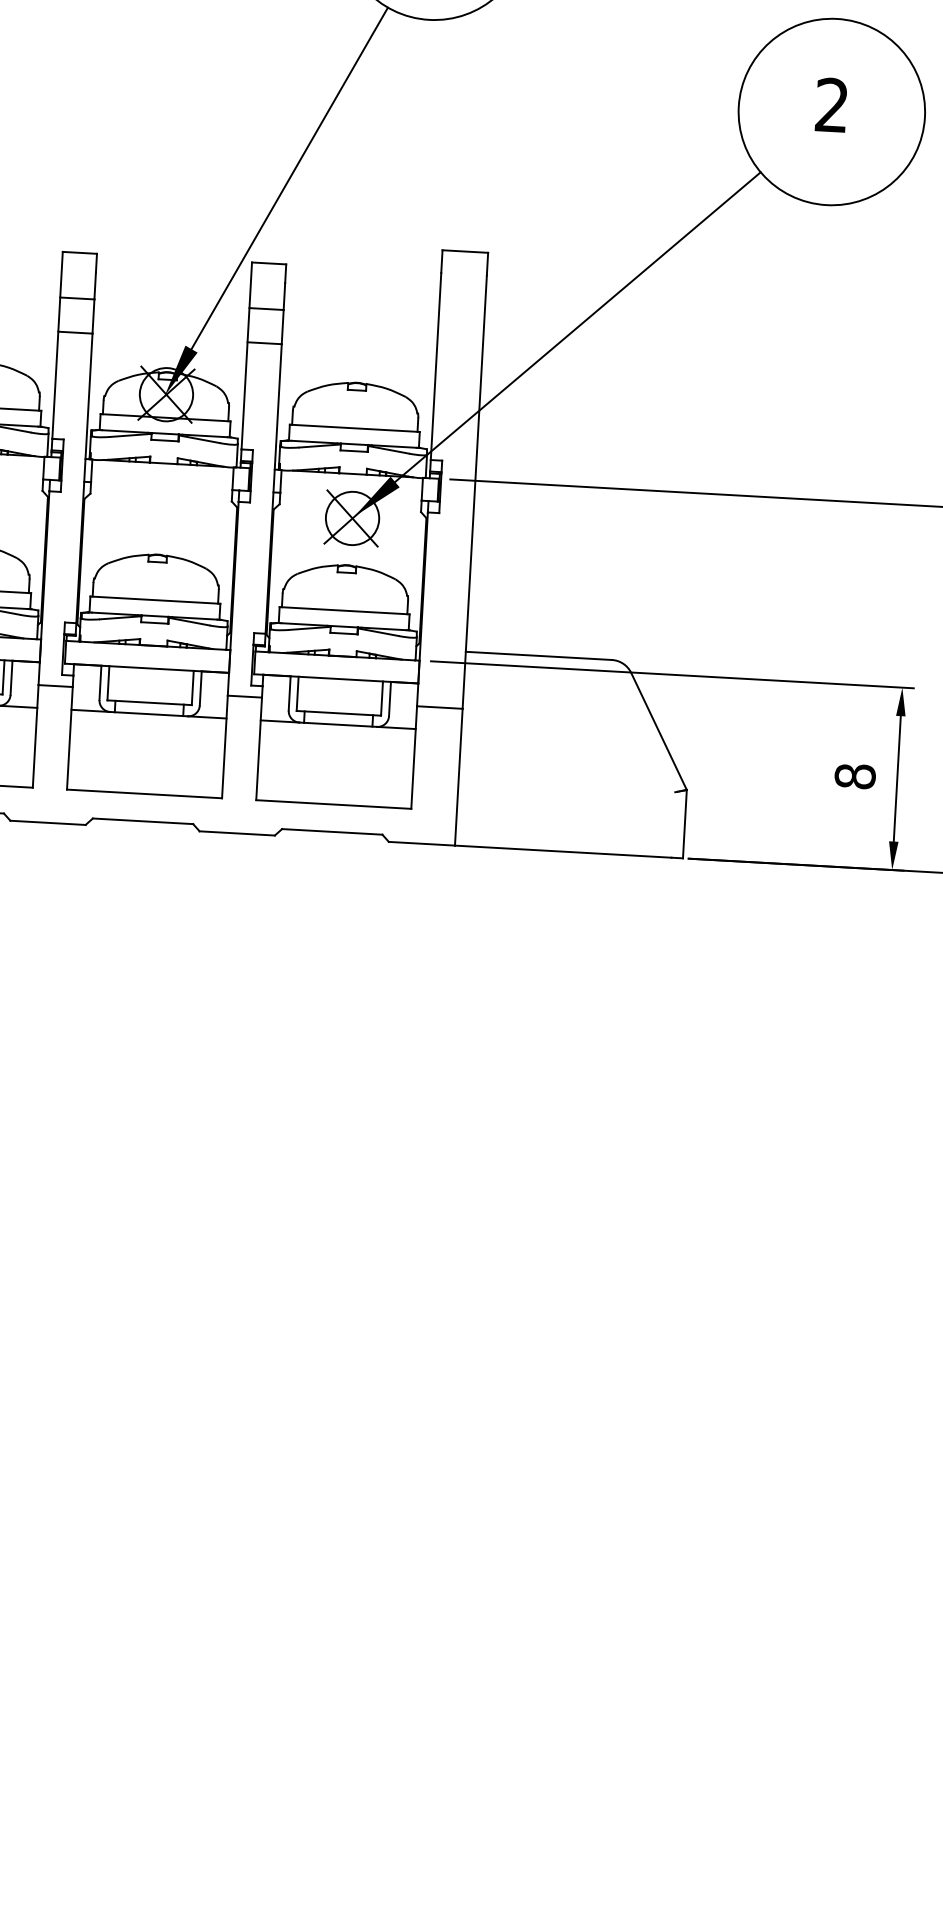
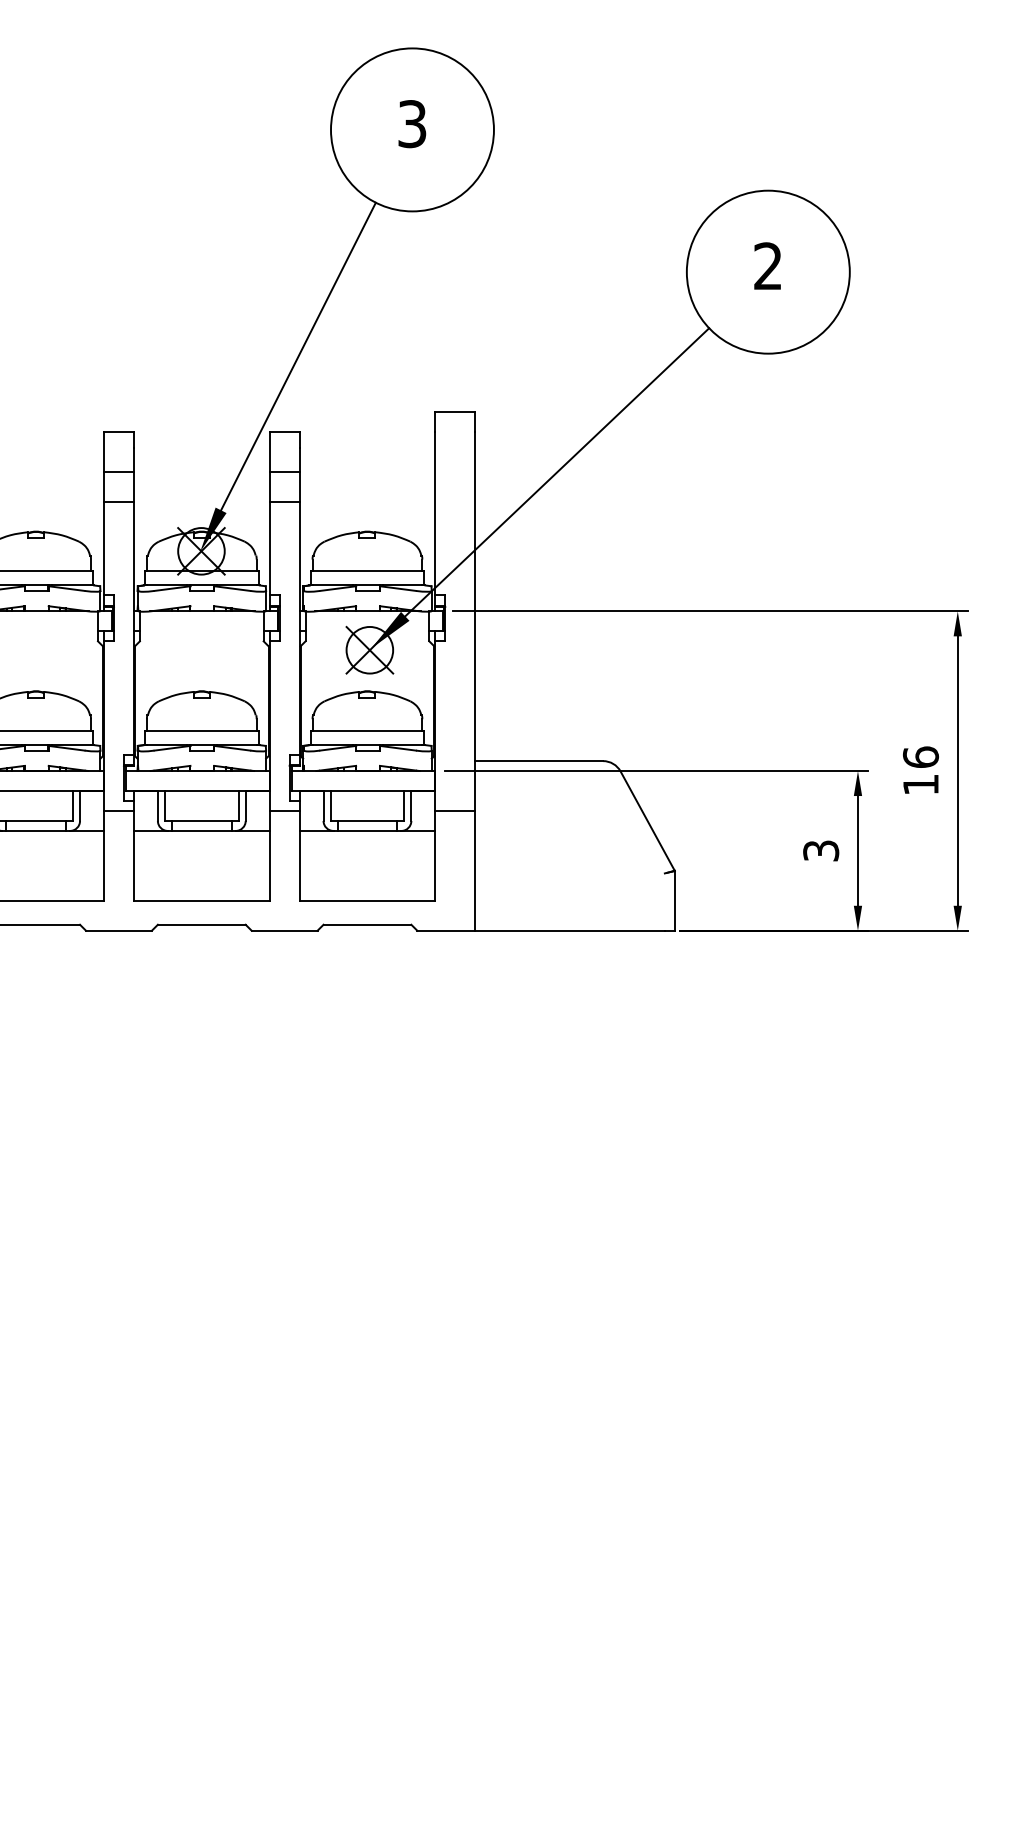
text: (855, 776) -> (821, 850), 8 -> 3

